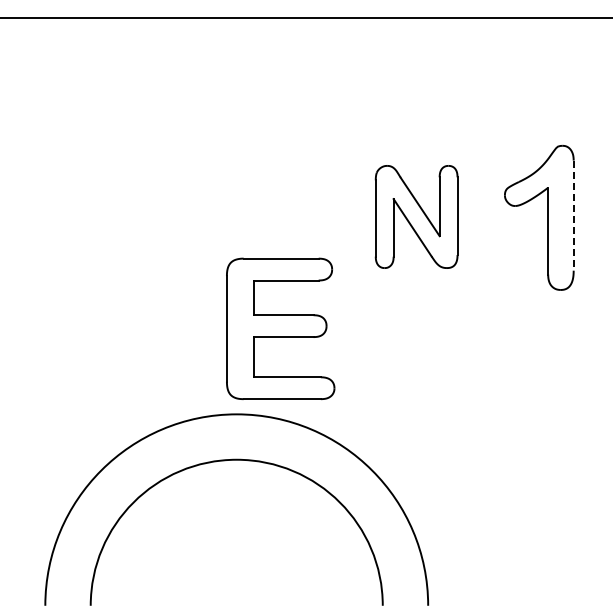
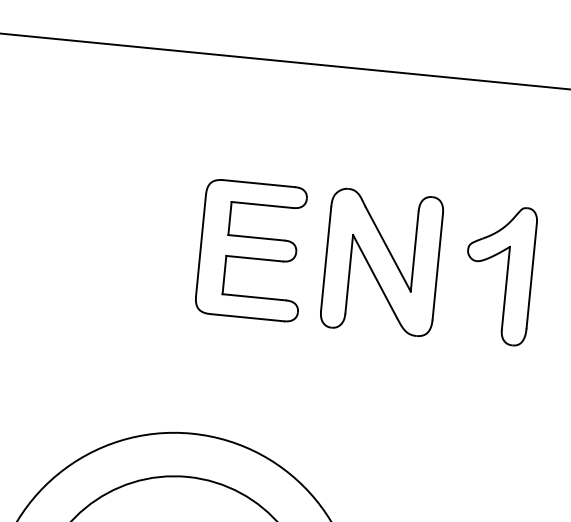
part: (416, 216) -> (381, 261), size x1.43
line: (573, 216) -> (531, 276), dashed -> solid
part: (280, 328) -> (252, 250), moved

